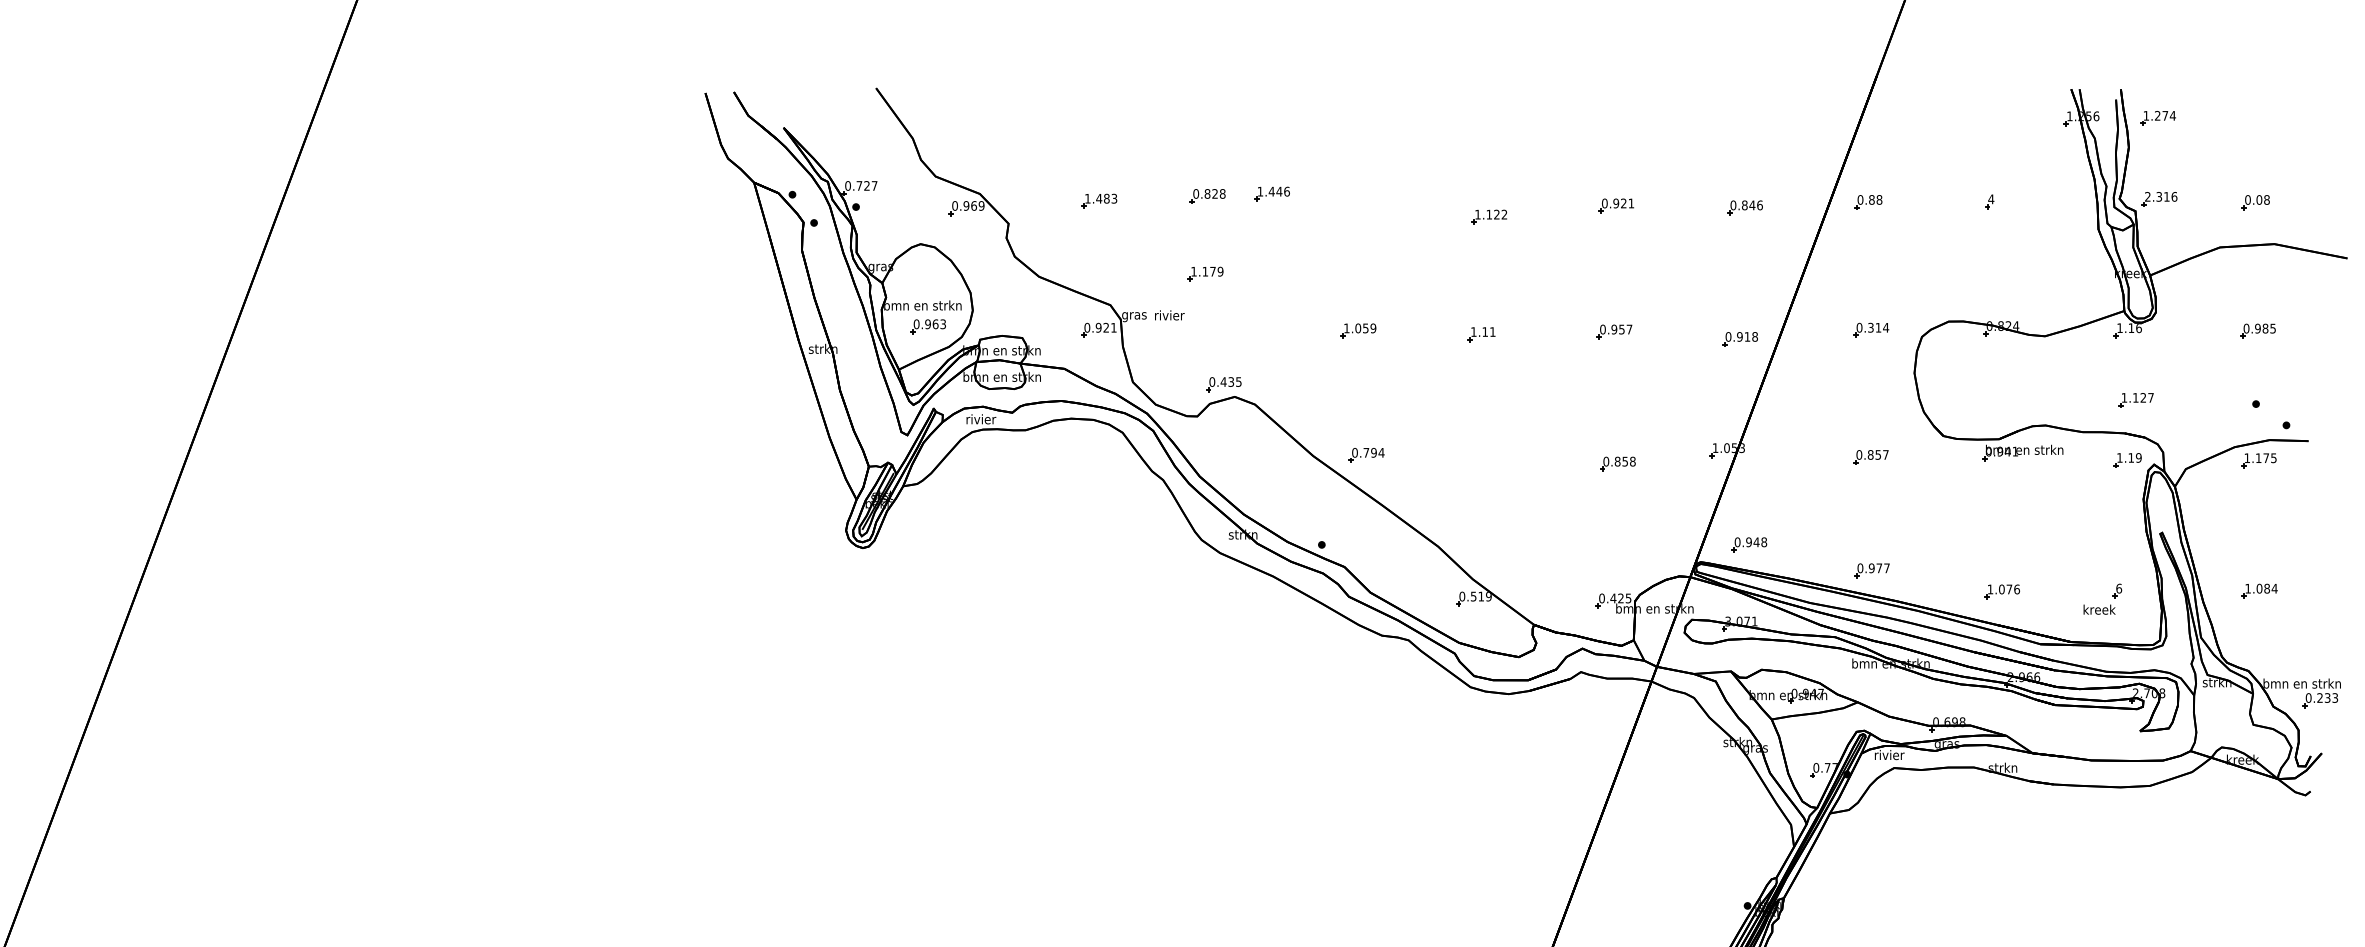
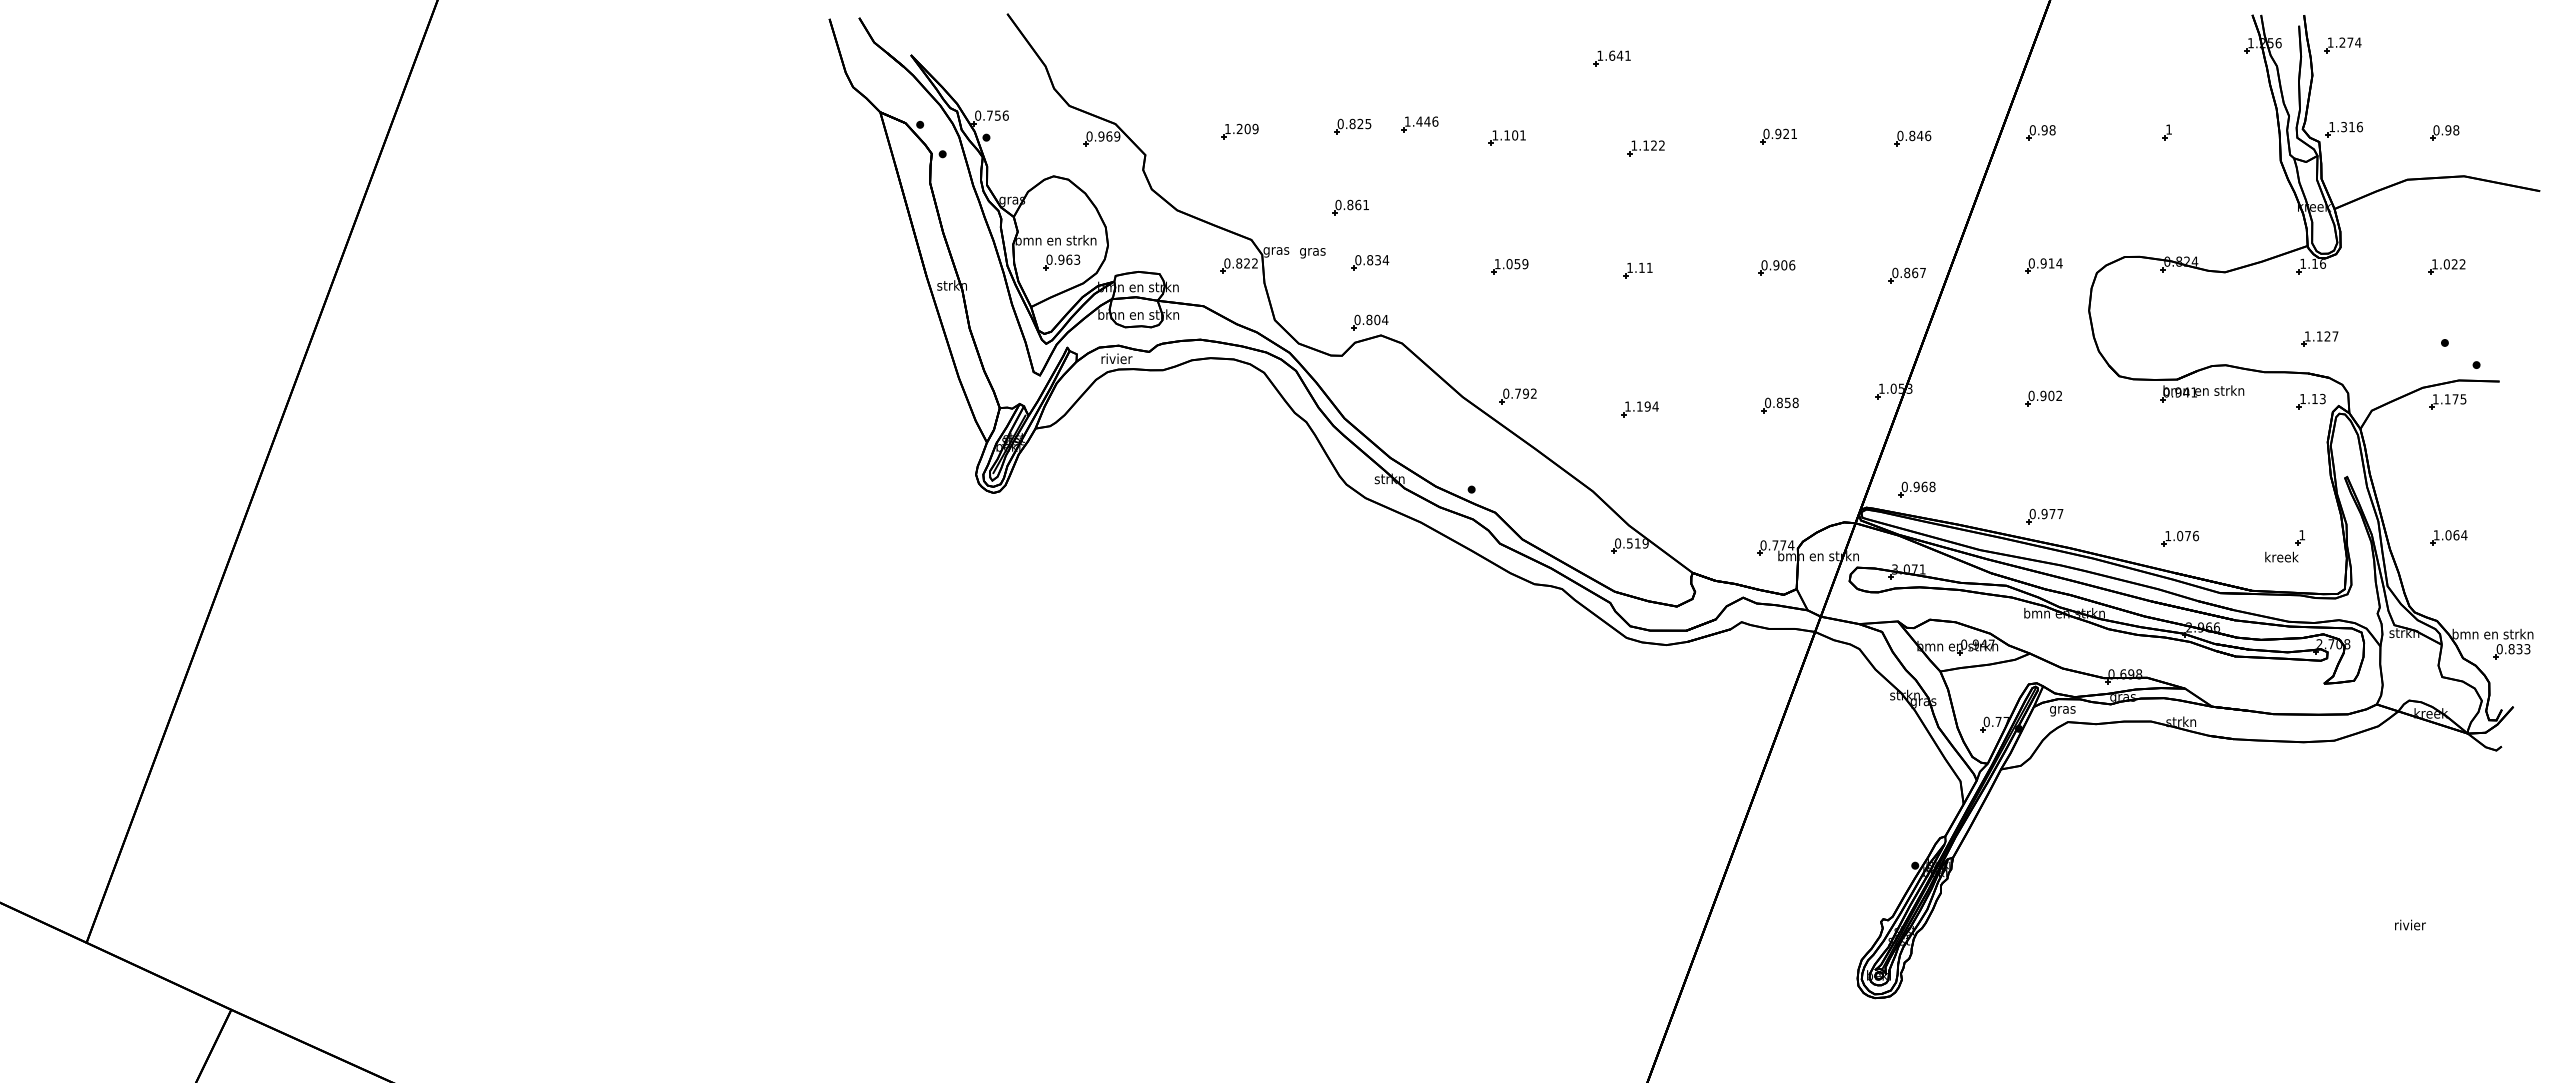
part: (1456, 131) -> (1611, 58), added
text: (870, 185) -> (1001, 115), 0.727 -> 0.756
text: (1222, 193) -> (1368, 123), 0.828 -> 0.825
text: (2147, 196) -> (2331, 126), 2.316 -> 1.316
text: (1106, 198) -> (1247, 128), 1.483 -> 1.209
text: (1990, 199) -> (2168, 129), 4 -> 1
text: (1871, 200) -> (2044, 130), 0.88 -> 0.98
text: (2259, 200) -> (2448, 130), 0.08 -> 0.98
part: (1355, 206) -> (1506, 137), added
text: (1207, 271) -> (1352, 204), 1.179 -> 0.861
text: (1169, 316) -> (1312, 251), rivier -> gras
part: (1224, 326) -> (1370, 262), added
text: (1105, 327) -> (1246, 263), 0.921 -> 0.822
text: (1870, 327) -> (2043, 263), 0.314 -> 0.914
text: (2259, 328) -> (2448, 264), 0.985 -> 1.022
text: (1625, 329) -> (1788, 265), 0.957 -> 0.906
text: (1747, 336) -> (1915, 272), 0.918 -> 0.867
text: (1231, 381) -> (1377, 319), 0.435 -> 0.804
text: (1381, 452) -> (1533, 393), 0.794 -> 0.792
text: (1878, 454) -> (2051, 395), 0.857 -> 0.902
text: (2138, 457) -> (2322, 398), 1.19 -> 1.13
part: (1482, 467) -> (1639, 409), added
text: (1756, 541) -> (1924, 486), 0.948 -> 0.968
text: (2119, 588) -> (2302, 535), 6 -> 1
text: (2267, 588) -> (2456, 535), 1.084 -> 1.064
text: (1621, 598) -> (1783, 545), 0.425 -> 0.774
text: (2319, 698) -> (2511, 649), 0.233 -> 0.833
text: (1888, 755) -> (2062, 709), rivier -> gras

